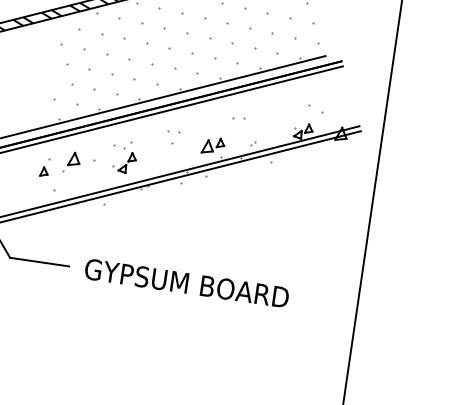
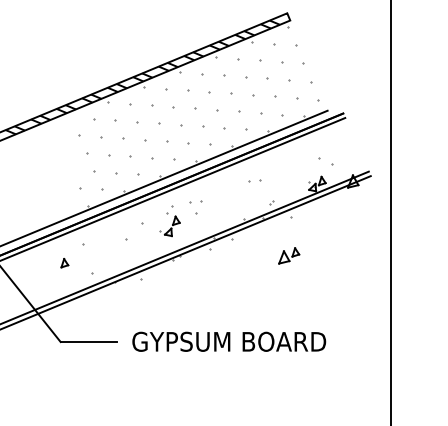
part: (213, 145) -> (289, 255), moved
part: (125, 157) -> (169, 221), moved
part: (72, 162) -> (105, 244), removed
part: (43, 172) -> (64, 263), moved

